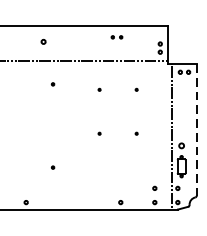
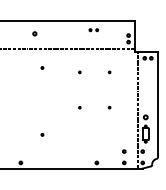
line: (196, 129) -> (157, 104), dashed -> solid

